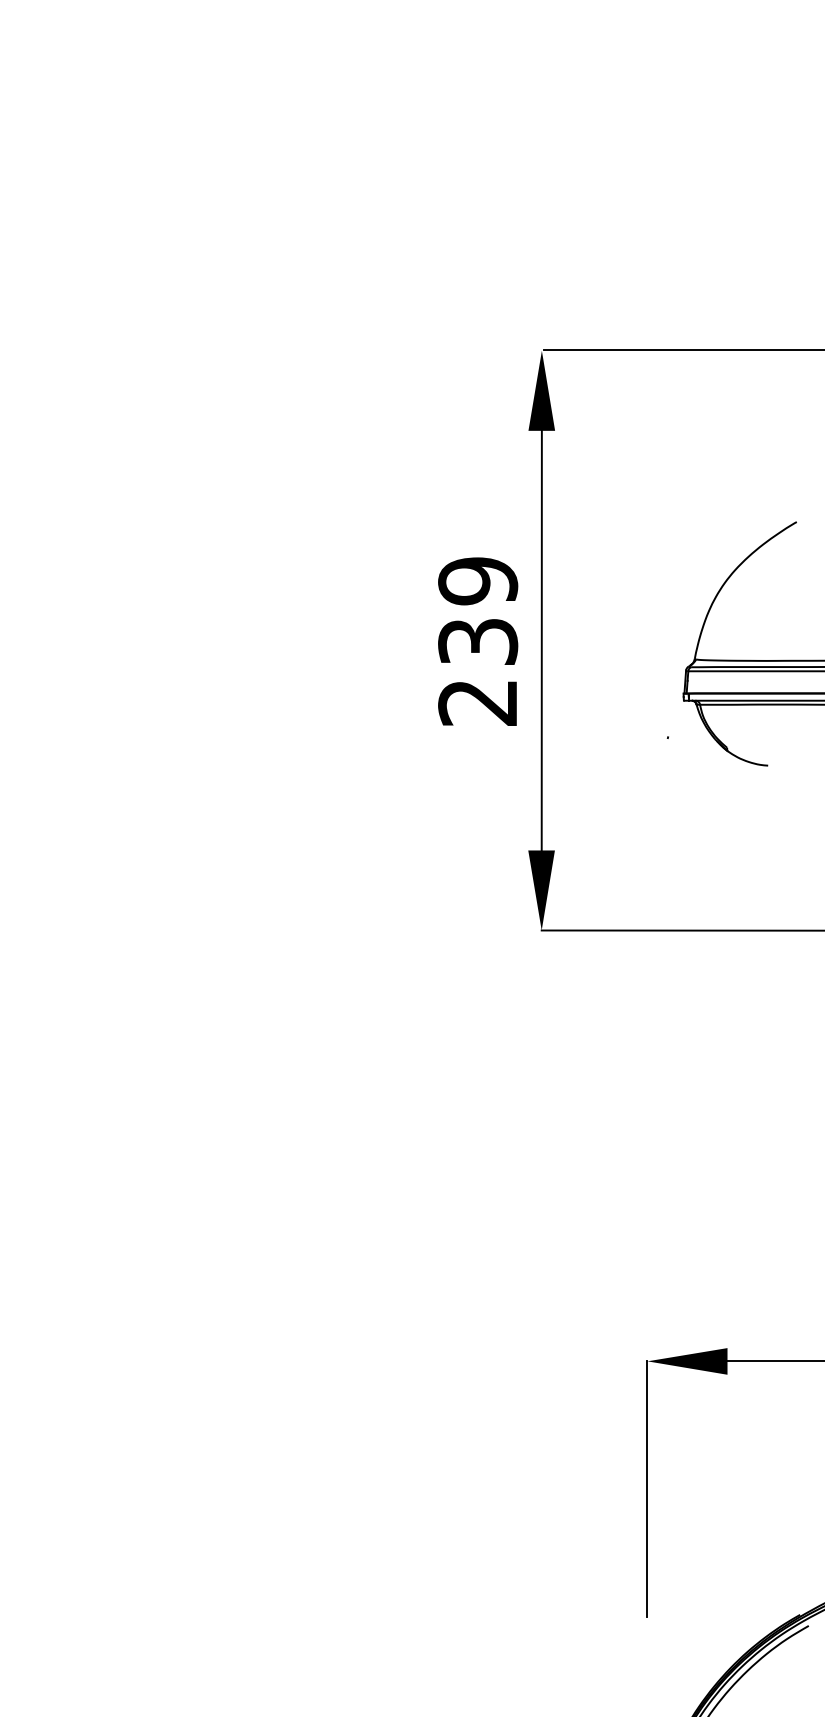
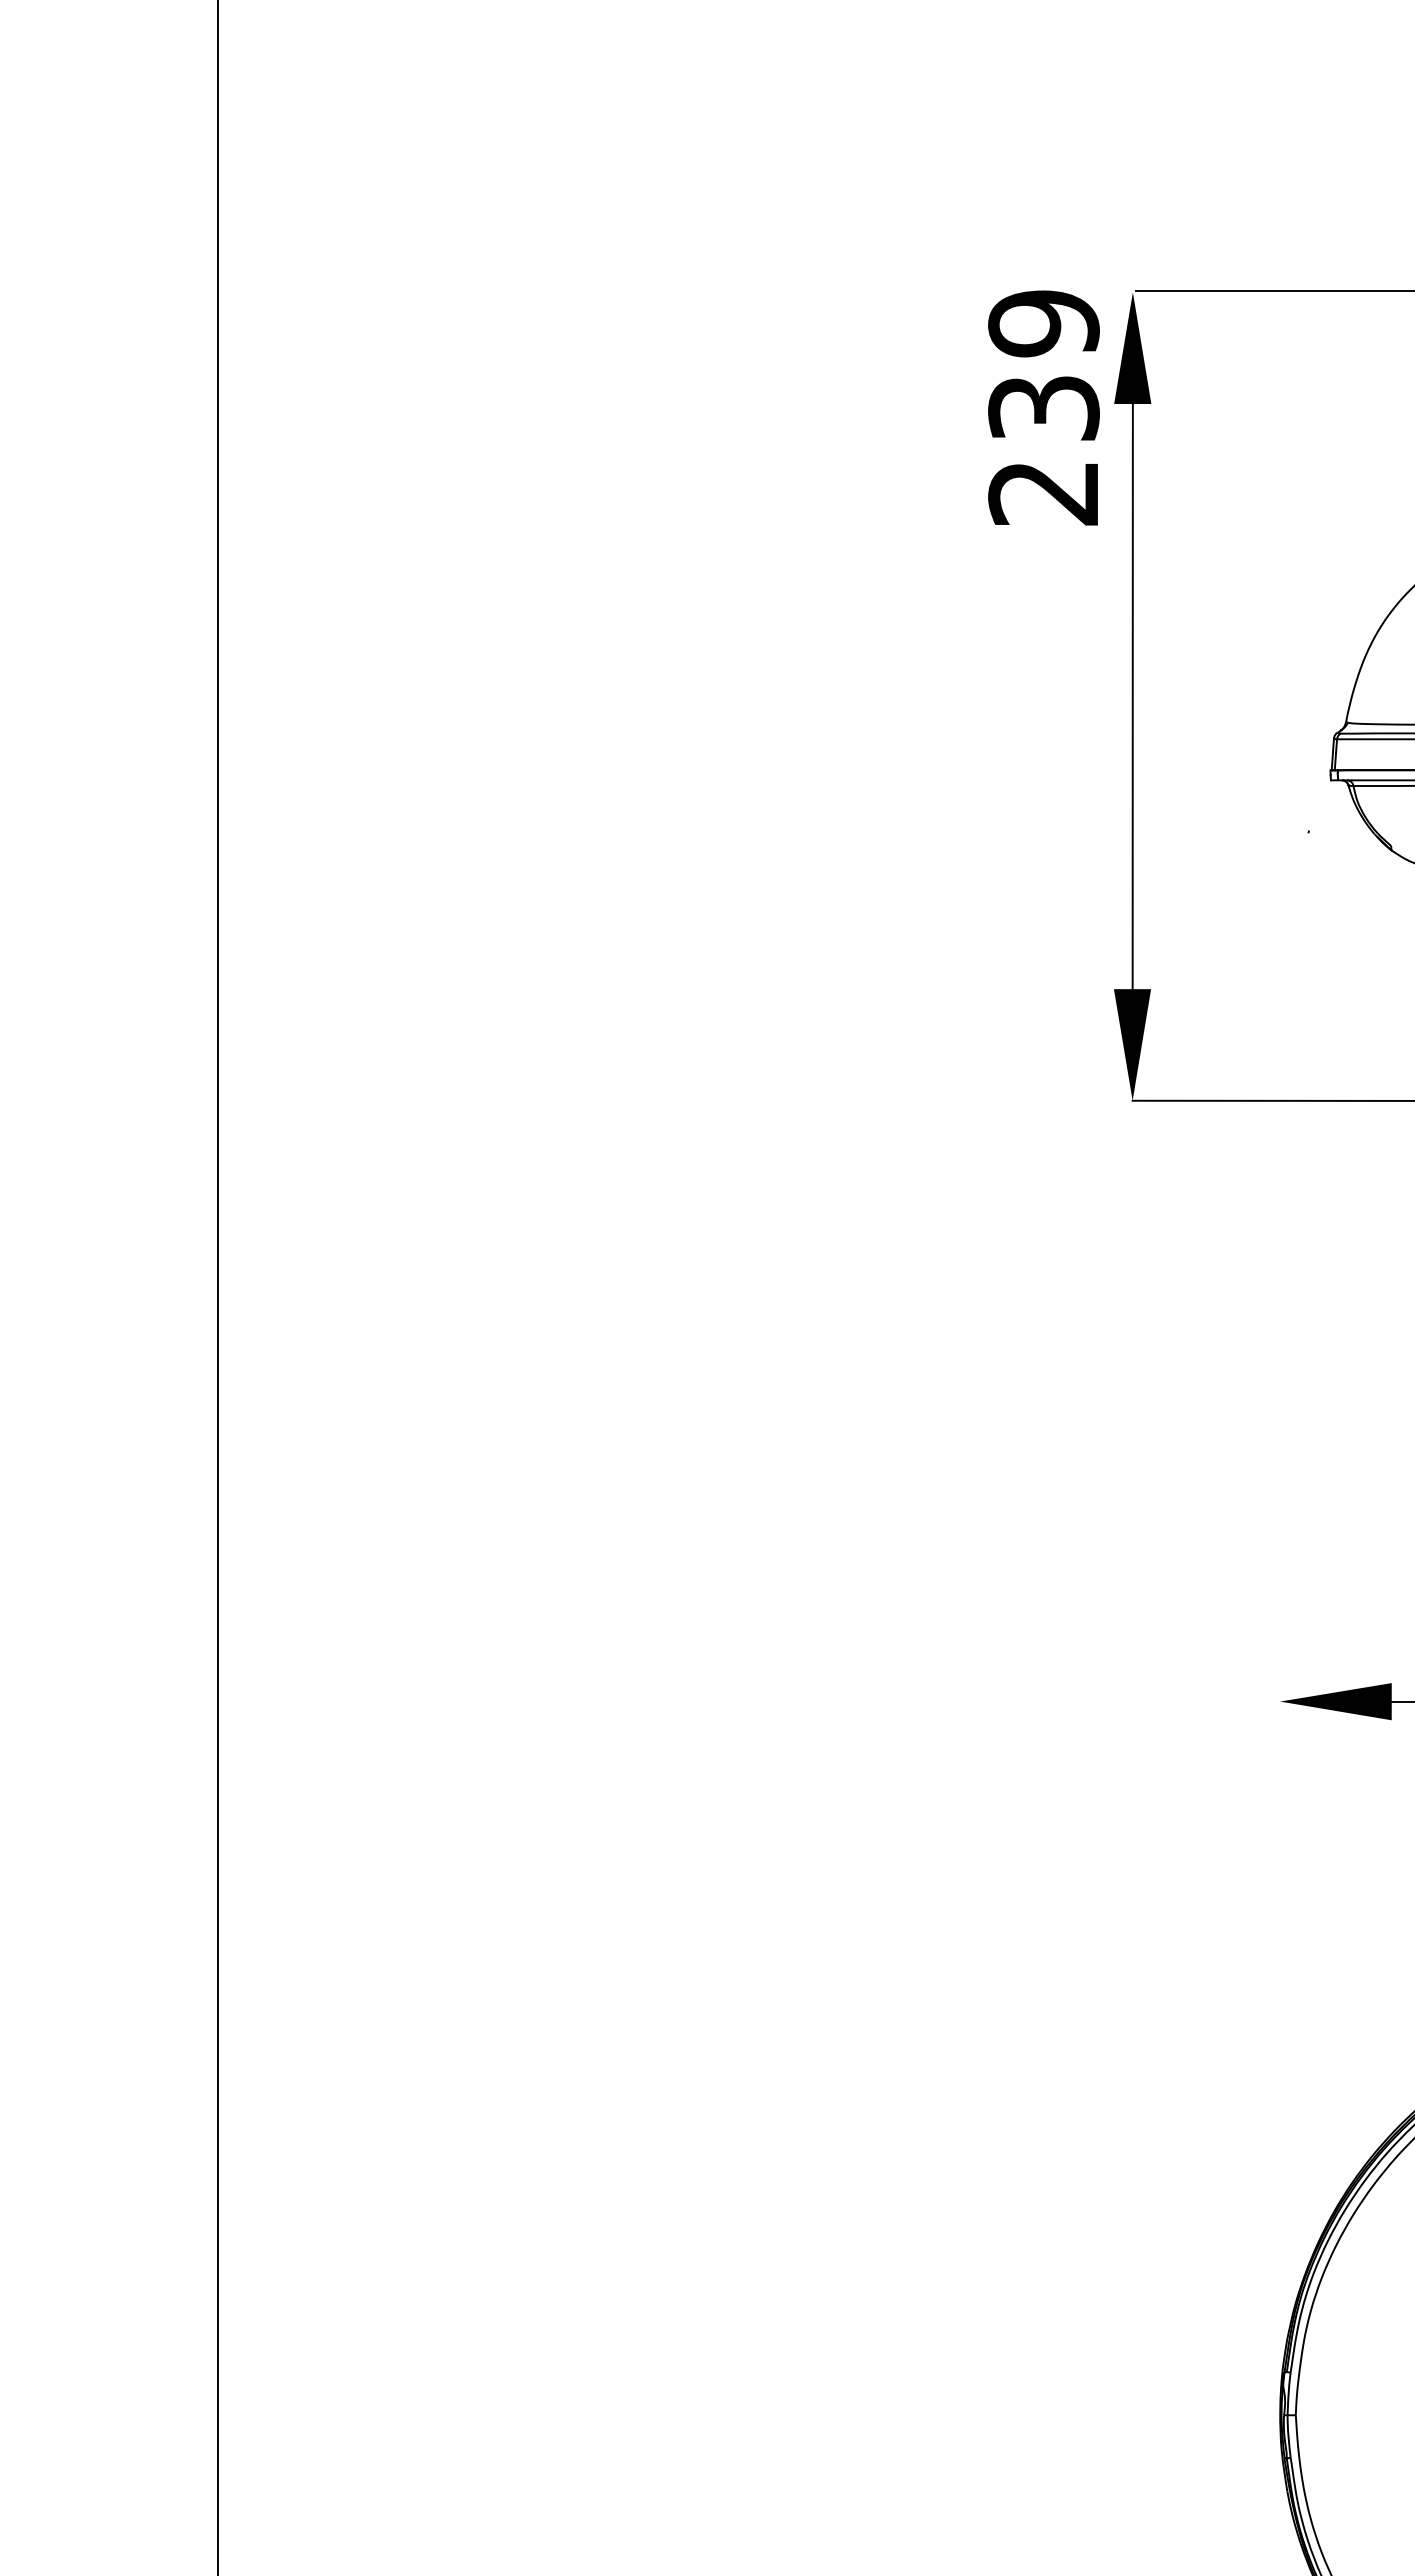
text: (477, 641) -> (1043, 407), moved
line: (647, 1488) -> (1280, 1879), removed

